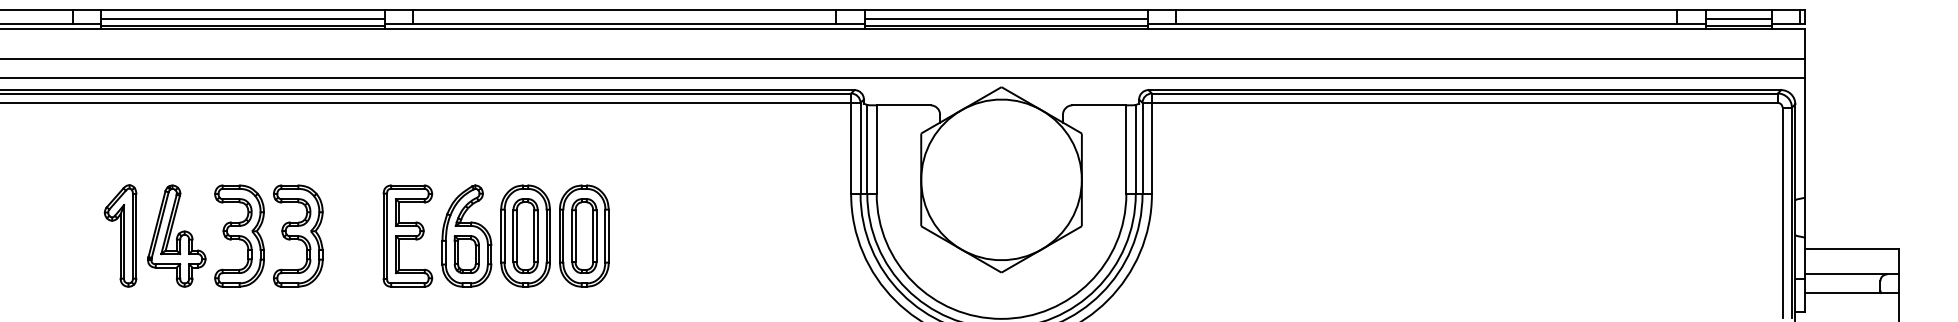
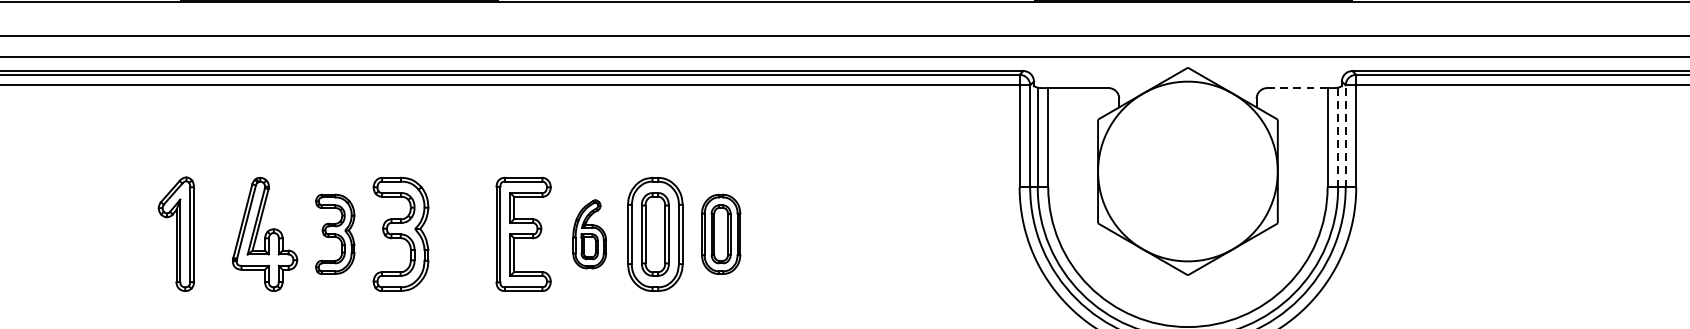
line: (1099, 105) -> (1297, 88), solid -> dashed
line: (1142, 148) -> (1345, 136), solid -> dashed
line: (1135, 149) -> (1337, 137), solid -> dashed
part: (120, 235) -> (176, 233), moved
part: (239, 235) -> (335, 233), size x0.7
part: (466, 235) -> (589, 233), size x0.6
part: (584, 235) -> (721, 233), size x0.7

